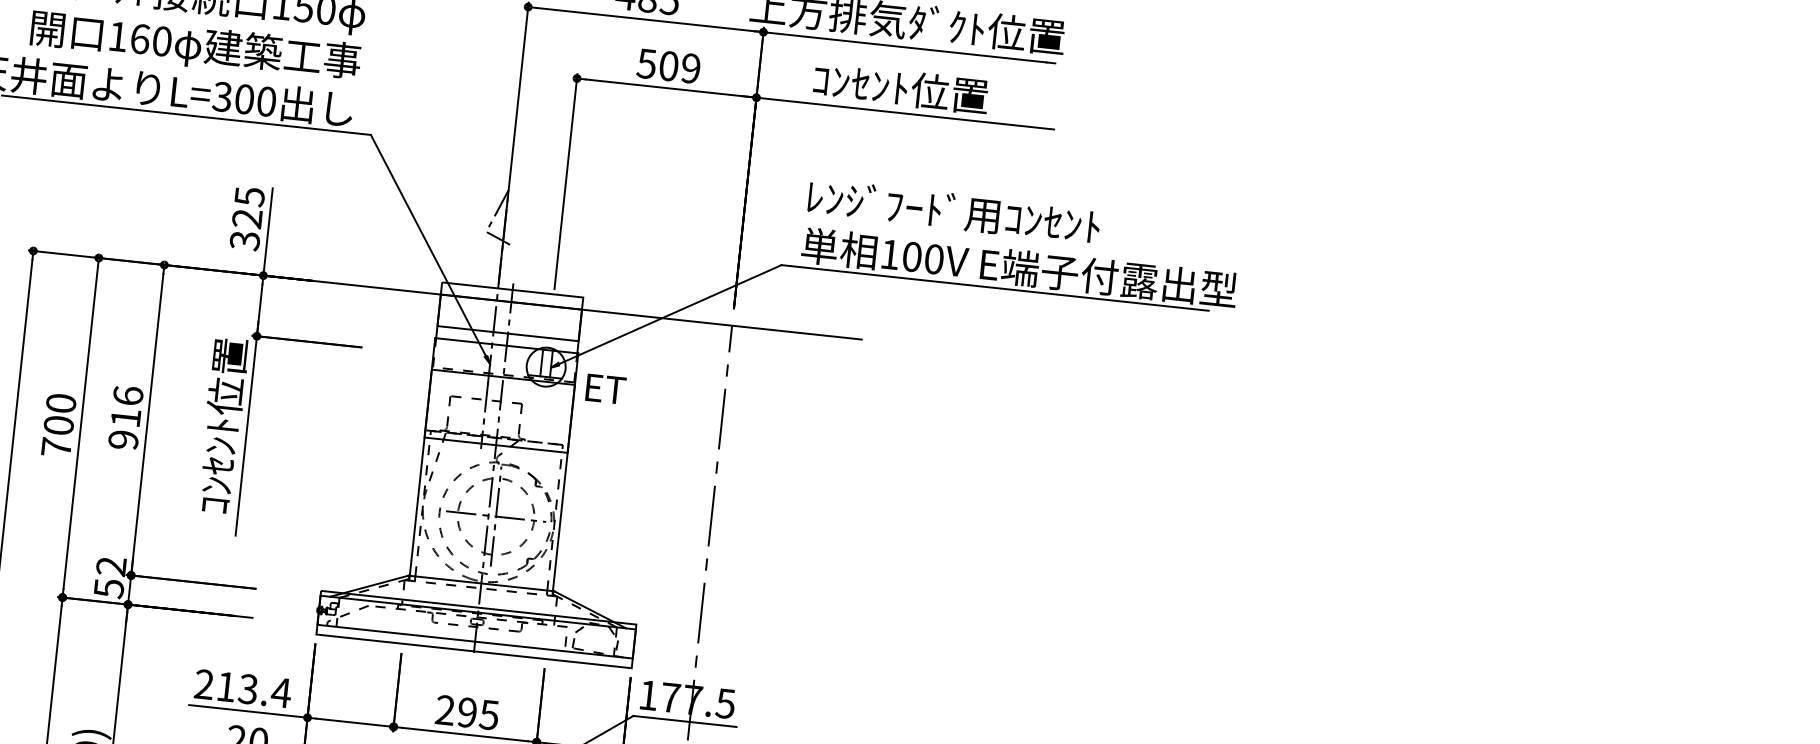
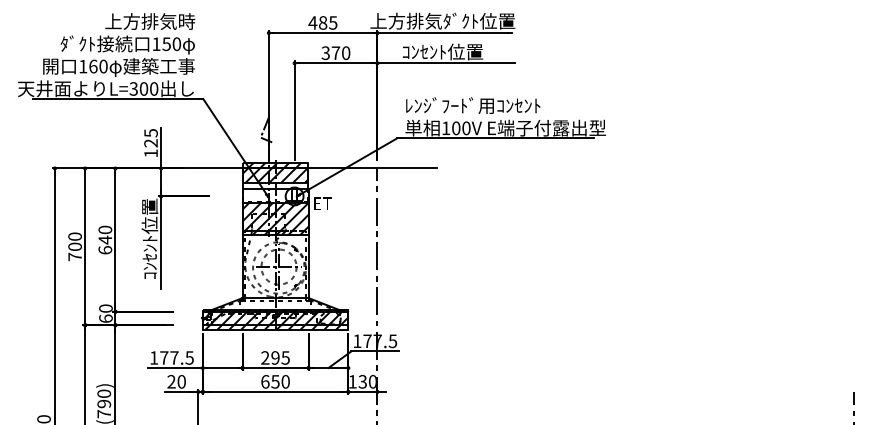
text: (670, 67) -> (336, 53), 509 -> 370
text: (243, 240) -> (150, 153), 325 -> 125
hatch: (510, 310) -> (275, 172), added
hatch: (499, 410) -> (275, 218), added
text: (126, 416) -> (105, 239), 916 -> 640
text: (109, 576) -> (105, 313), 52 -> 60
hatch: (476, 629) -> (275, 319), added
text: (244, 687) -> (172, 357), 213.4 -> 177.5

